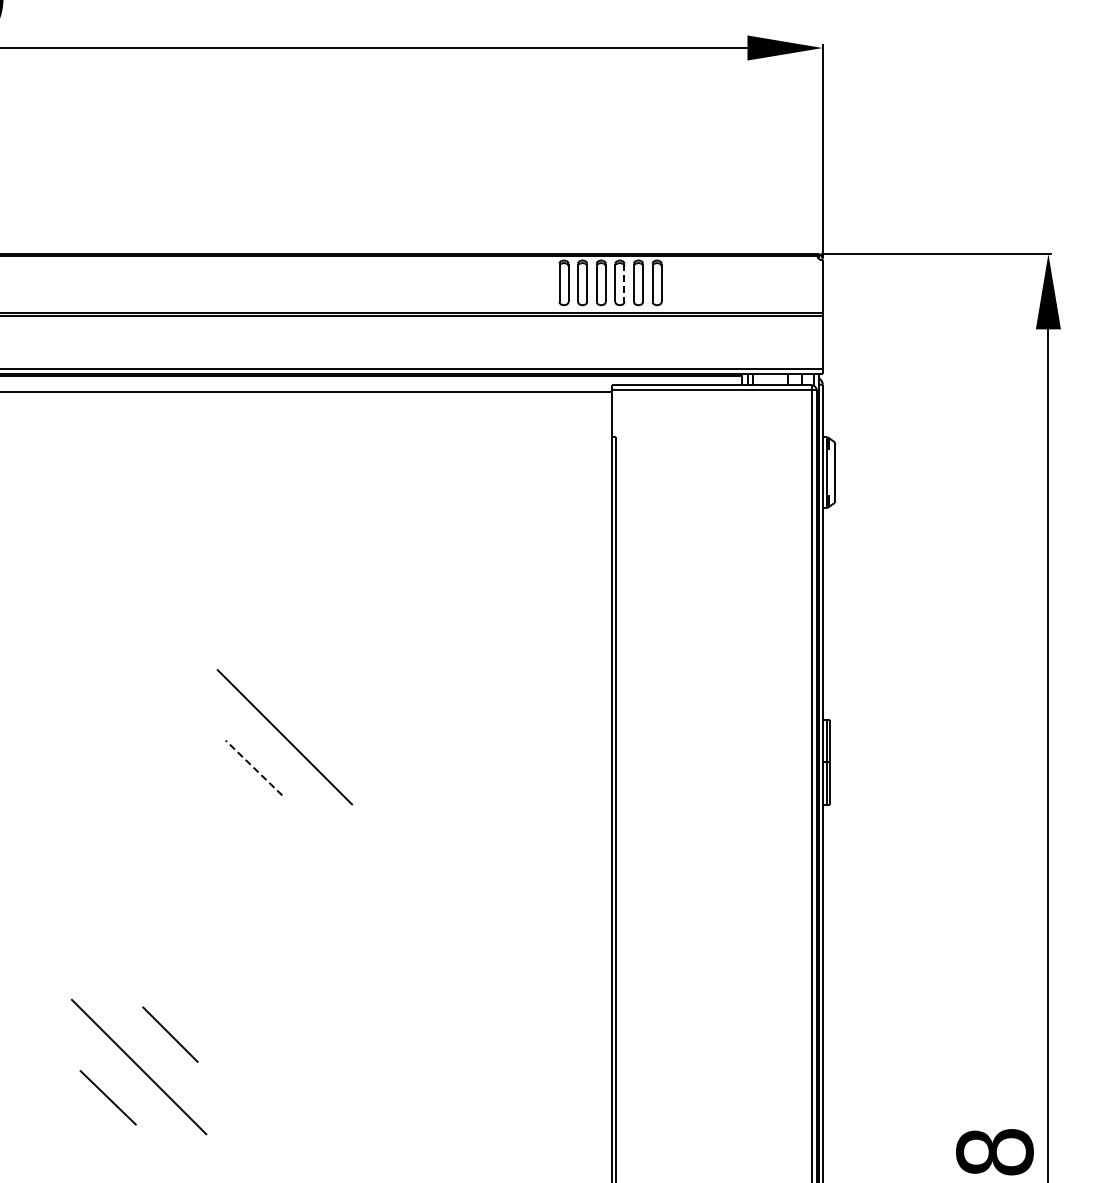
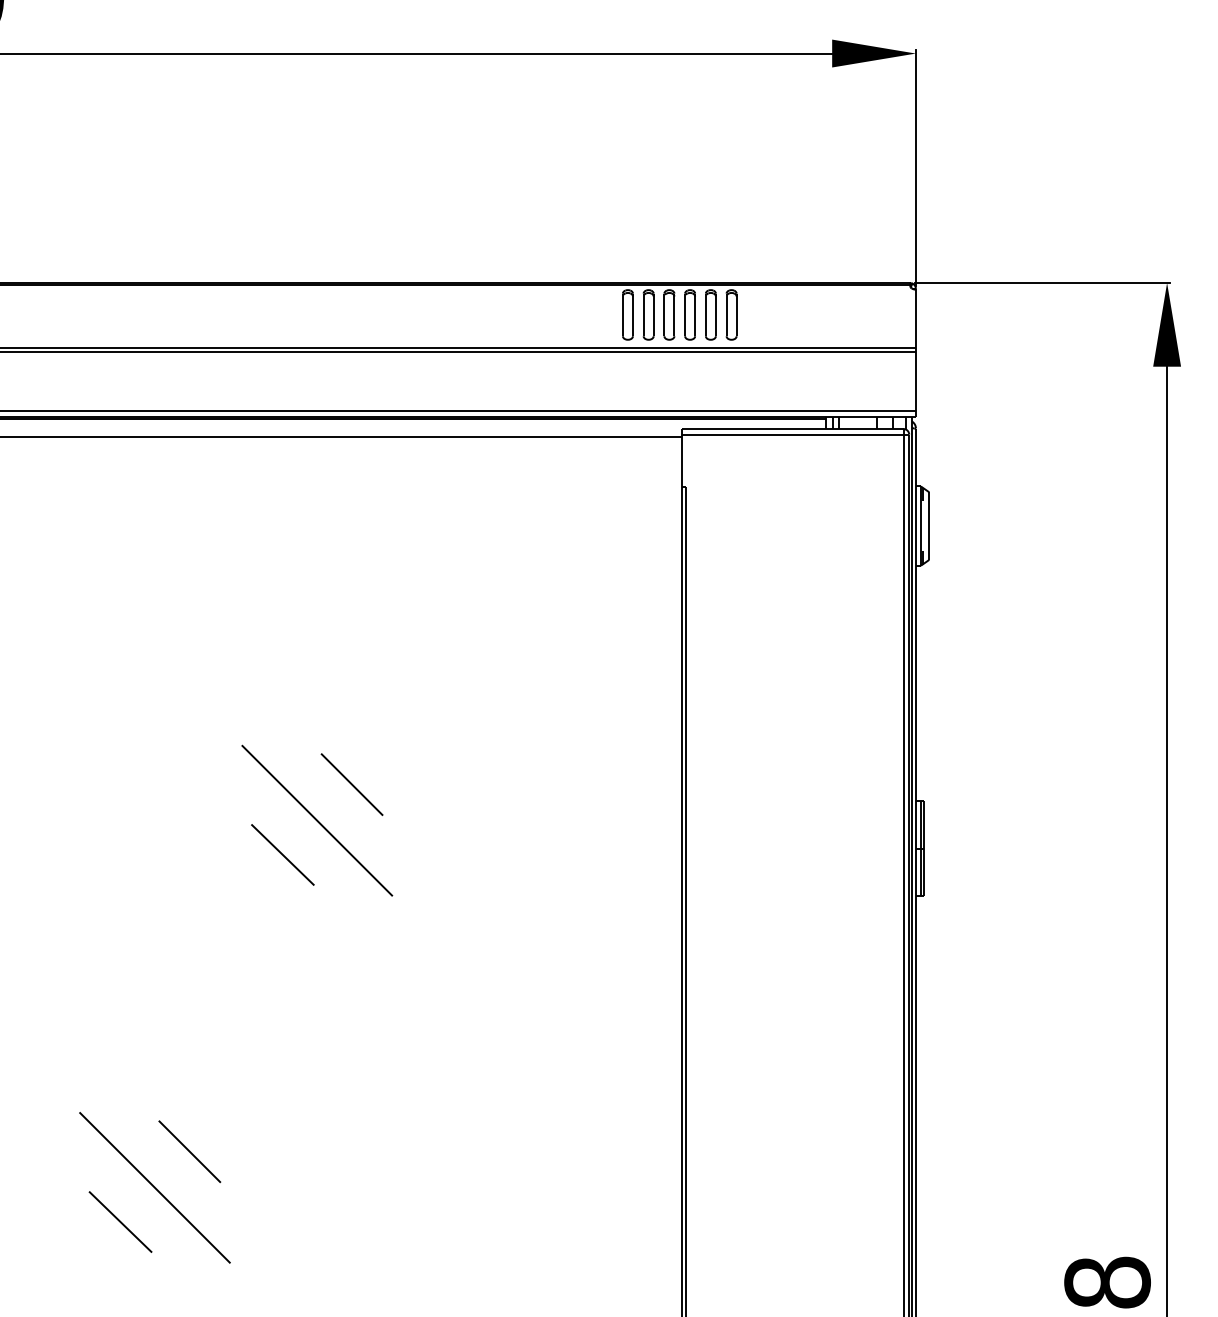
line: (624, 283) -> (695, 315), dashed -> solid
line: (316, 704) -> (352, 784), added
line: (253, 767) -> (282, 854), dashed -> solid

